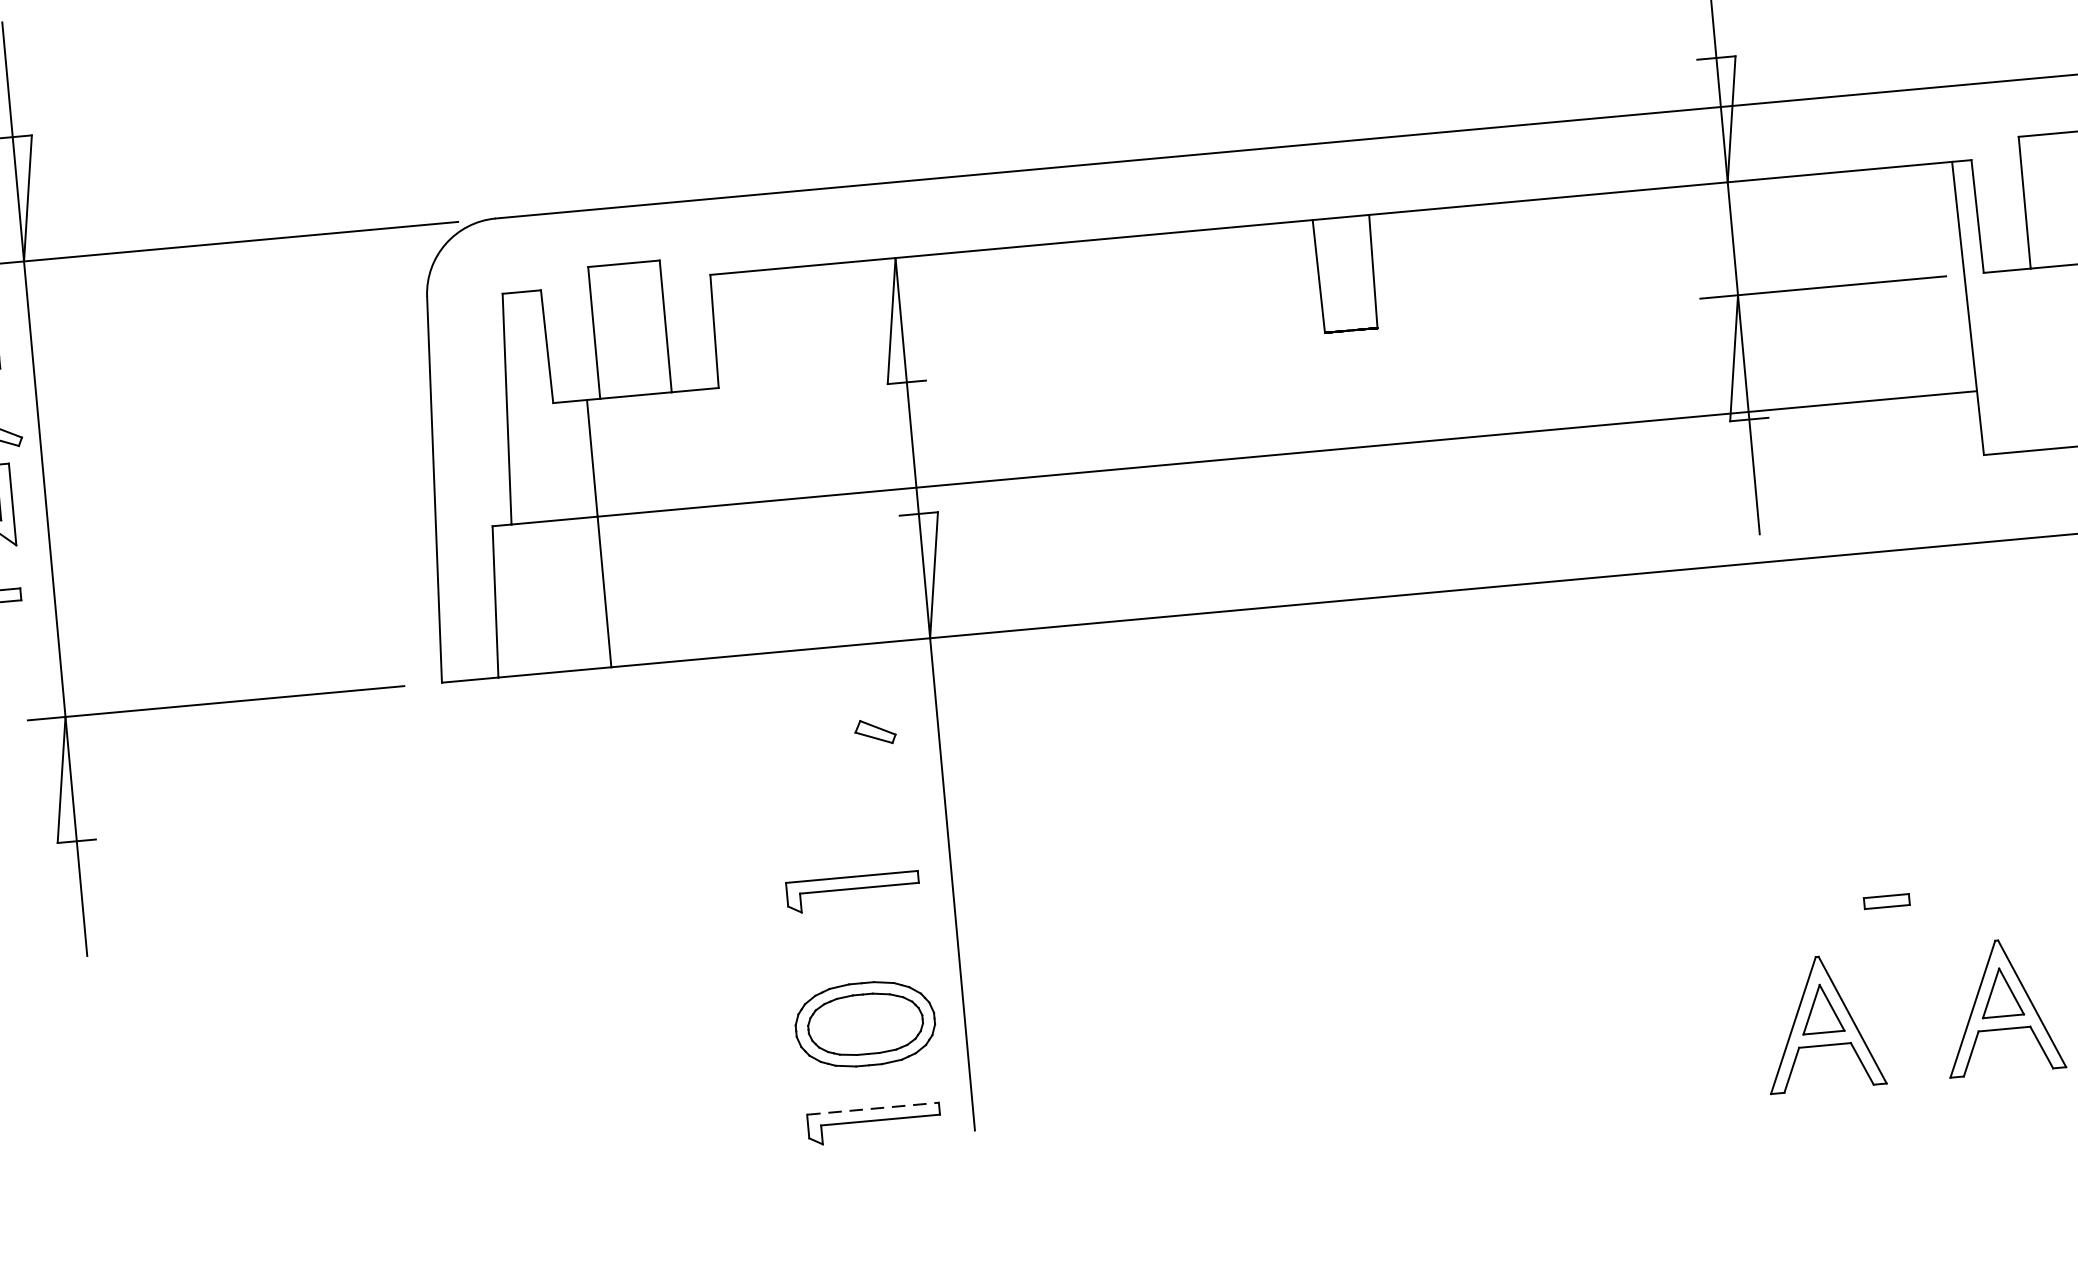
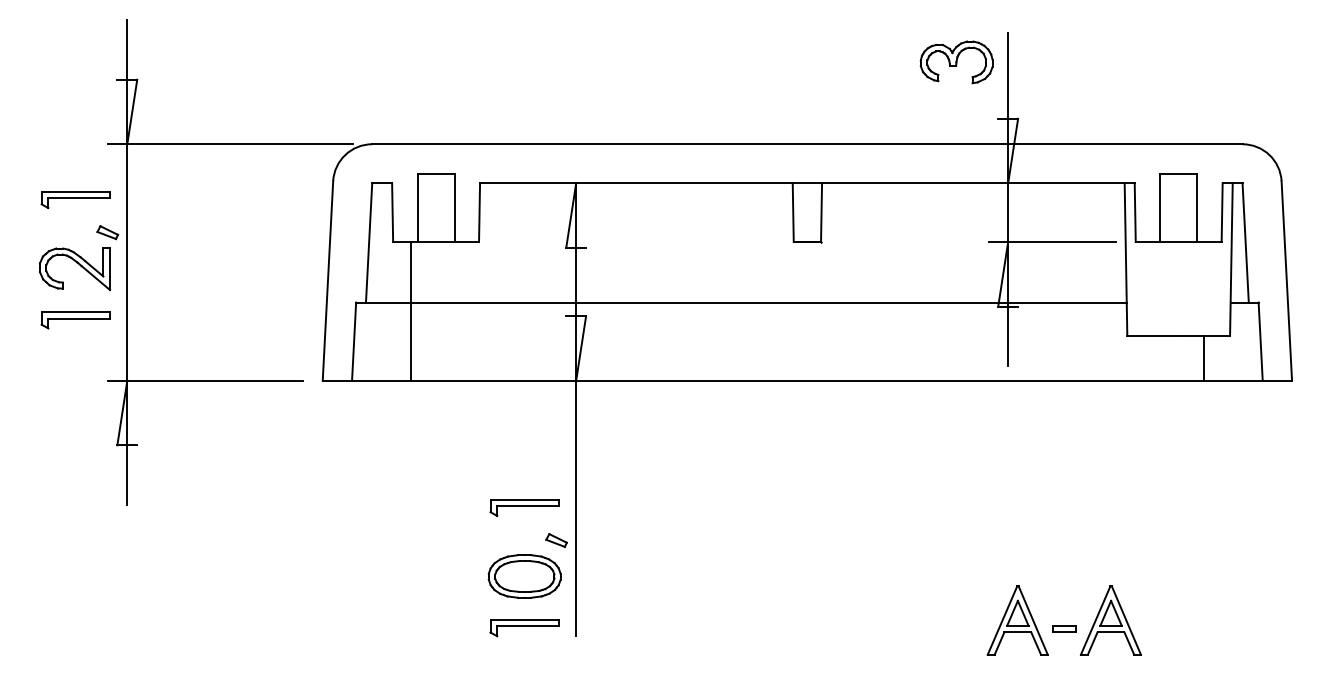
part: (875, 732) -> (556, 540), moved
part: (1886, 900) -> (1064, 628), moved
line: (874, 1109) -> (525, 620), dashed -> solid

